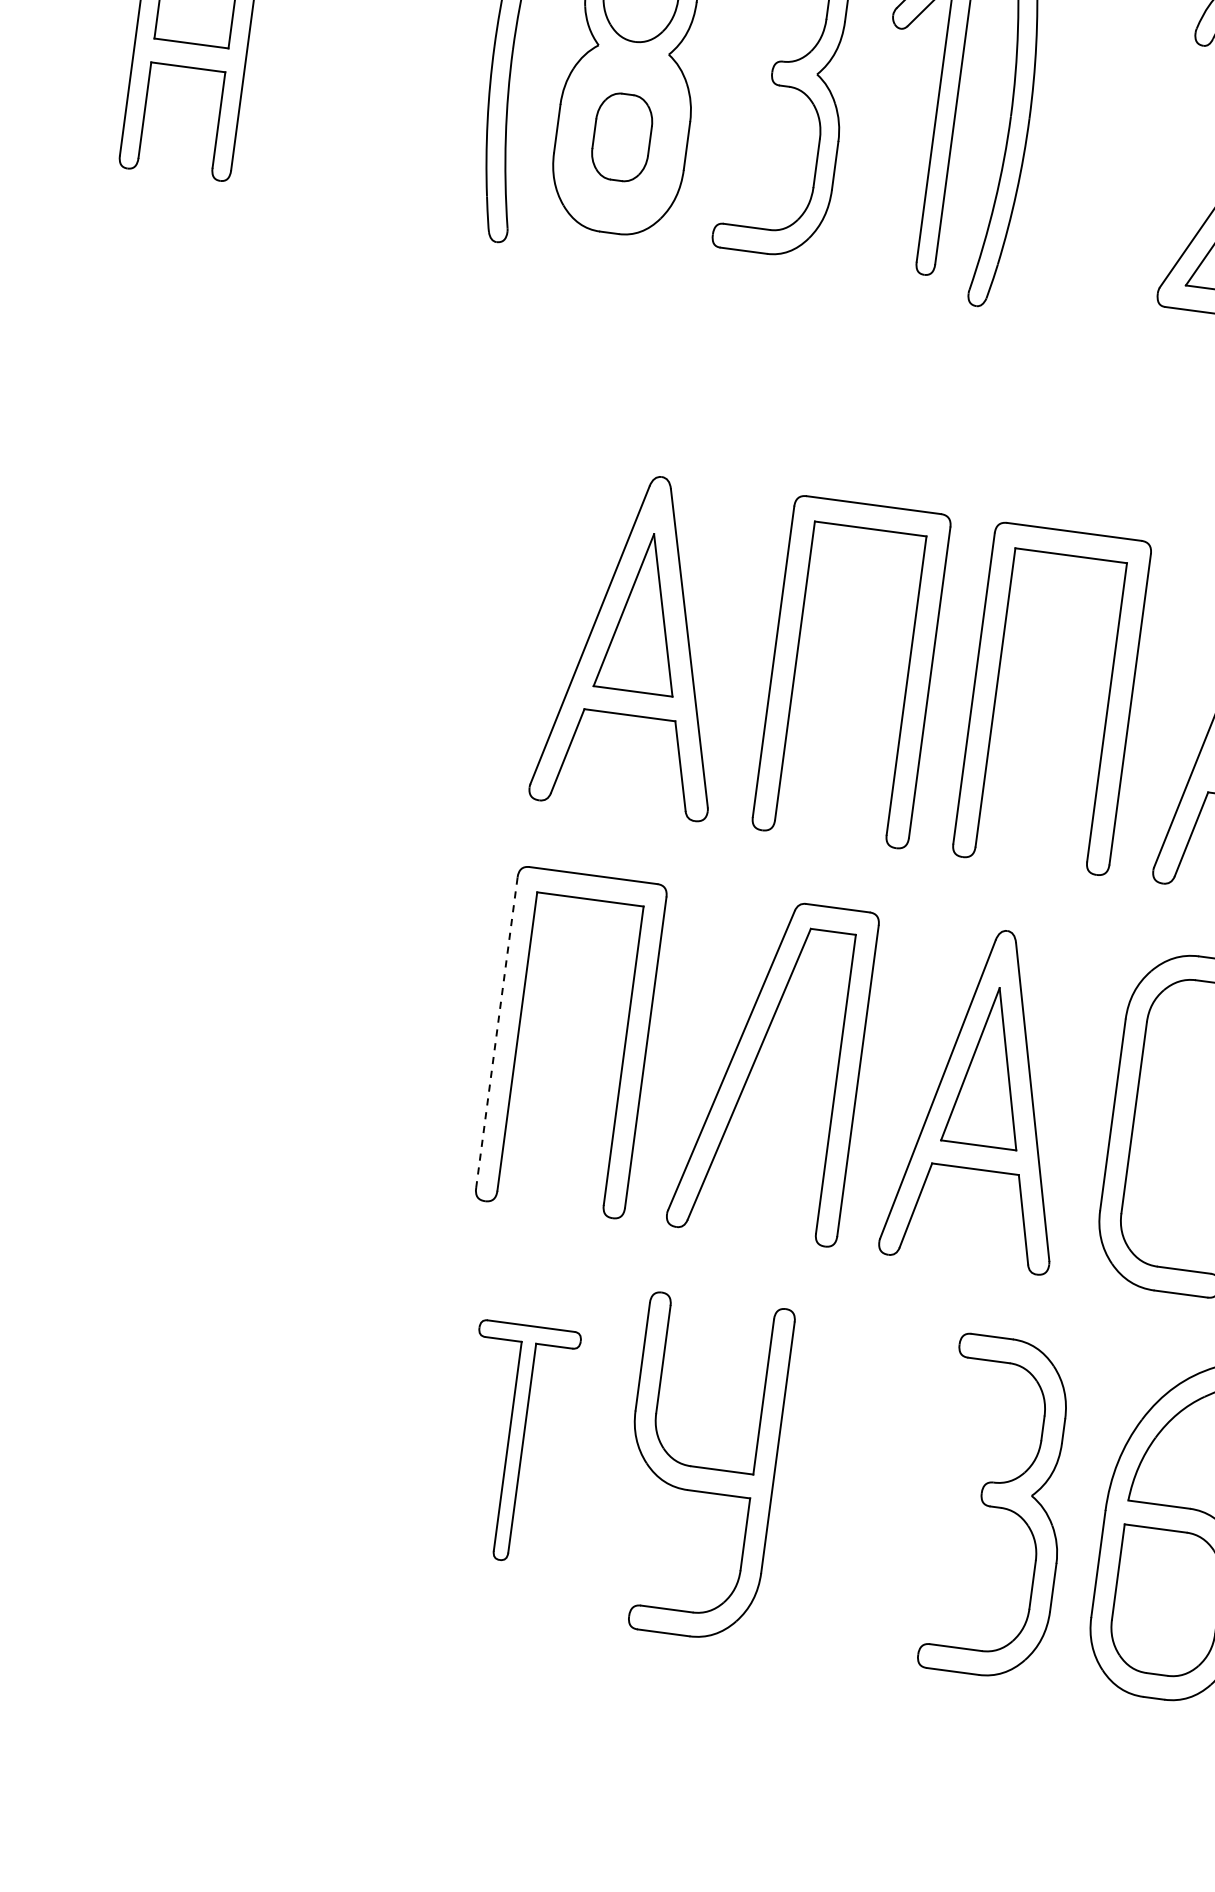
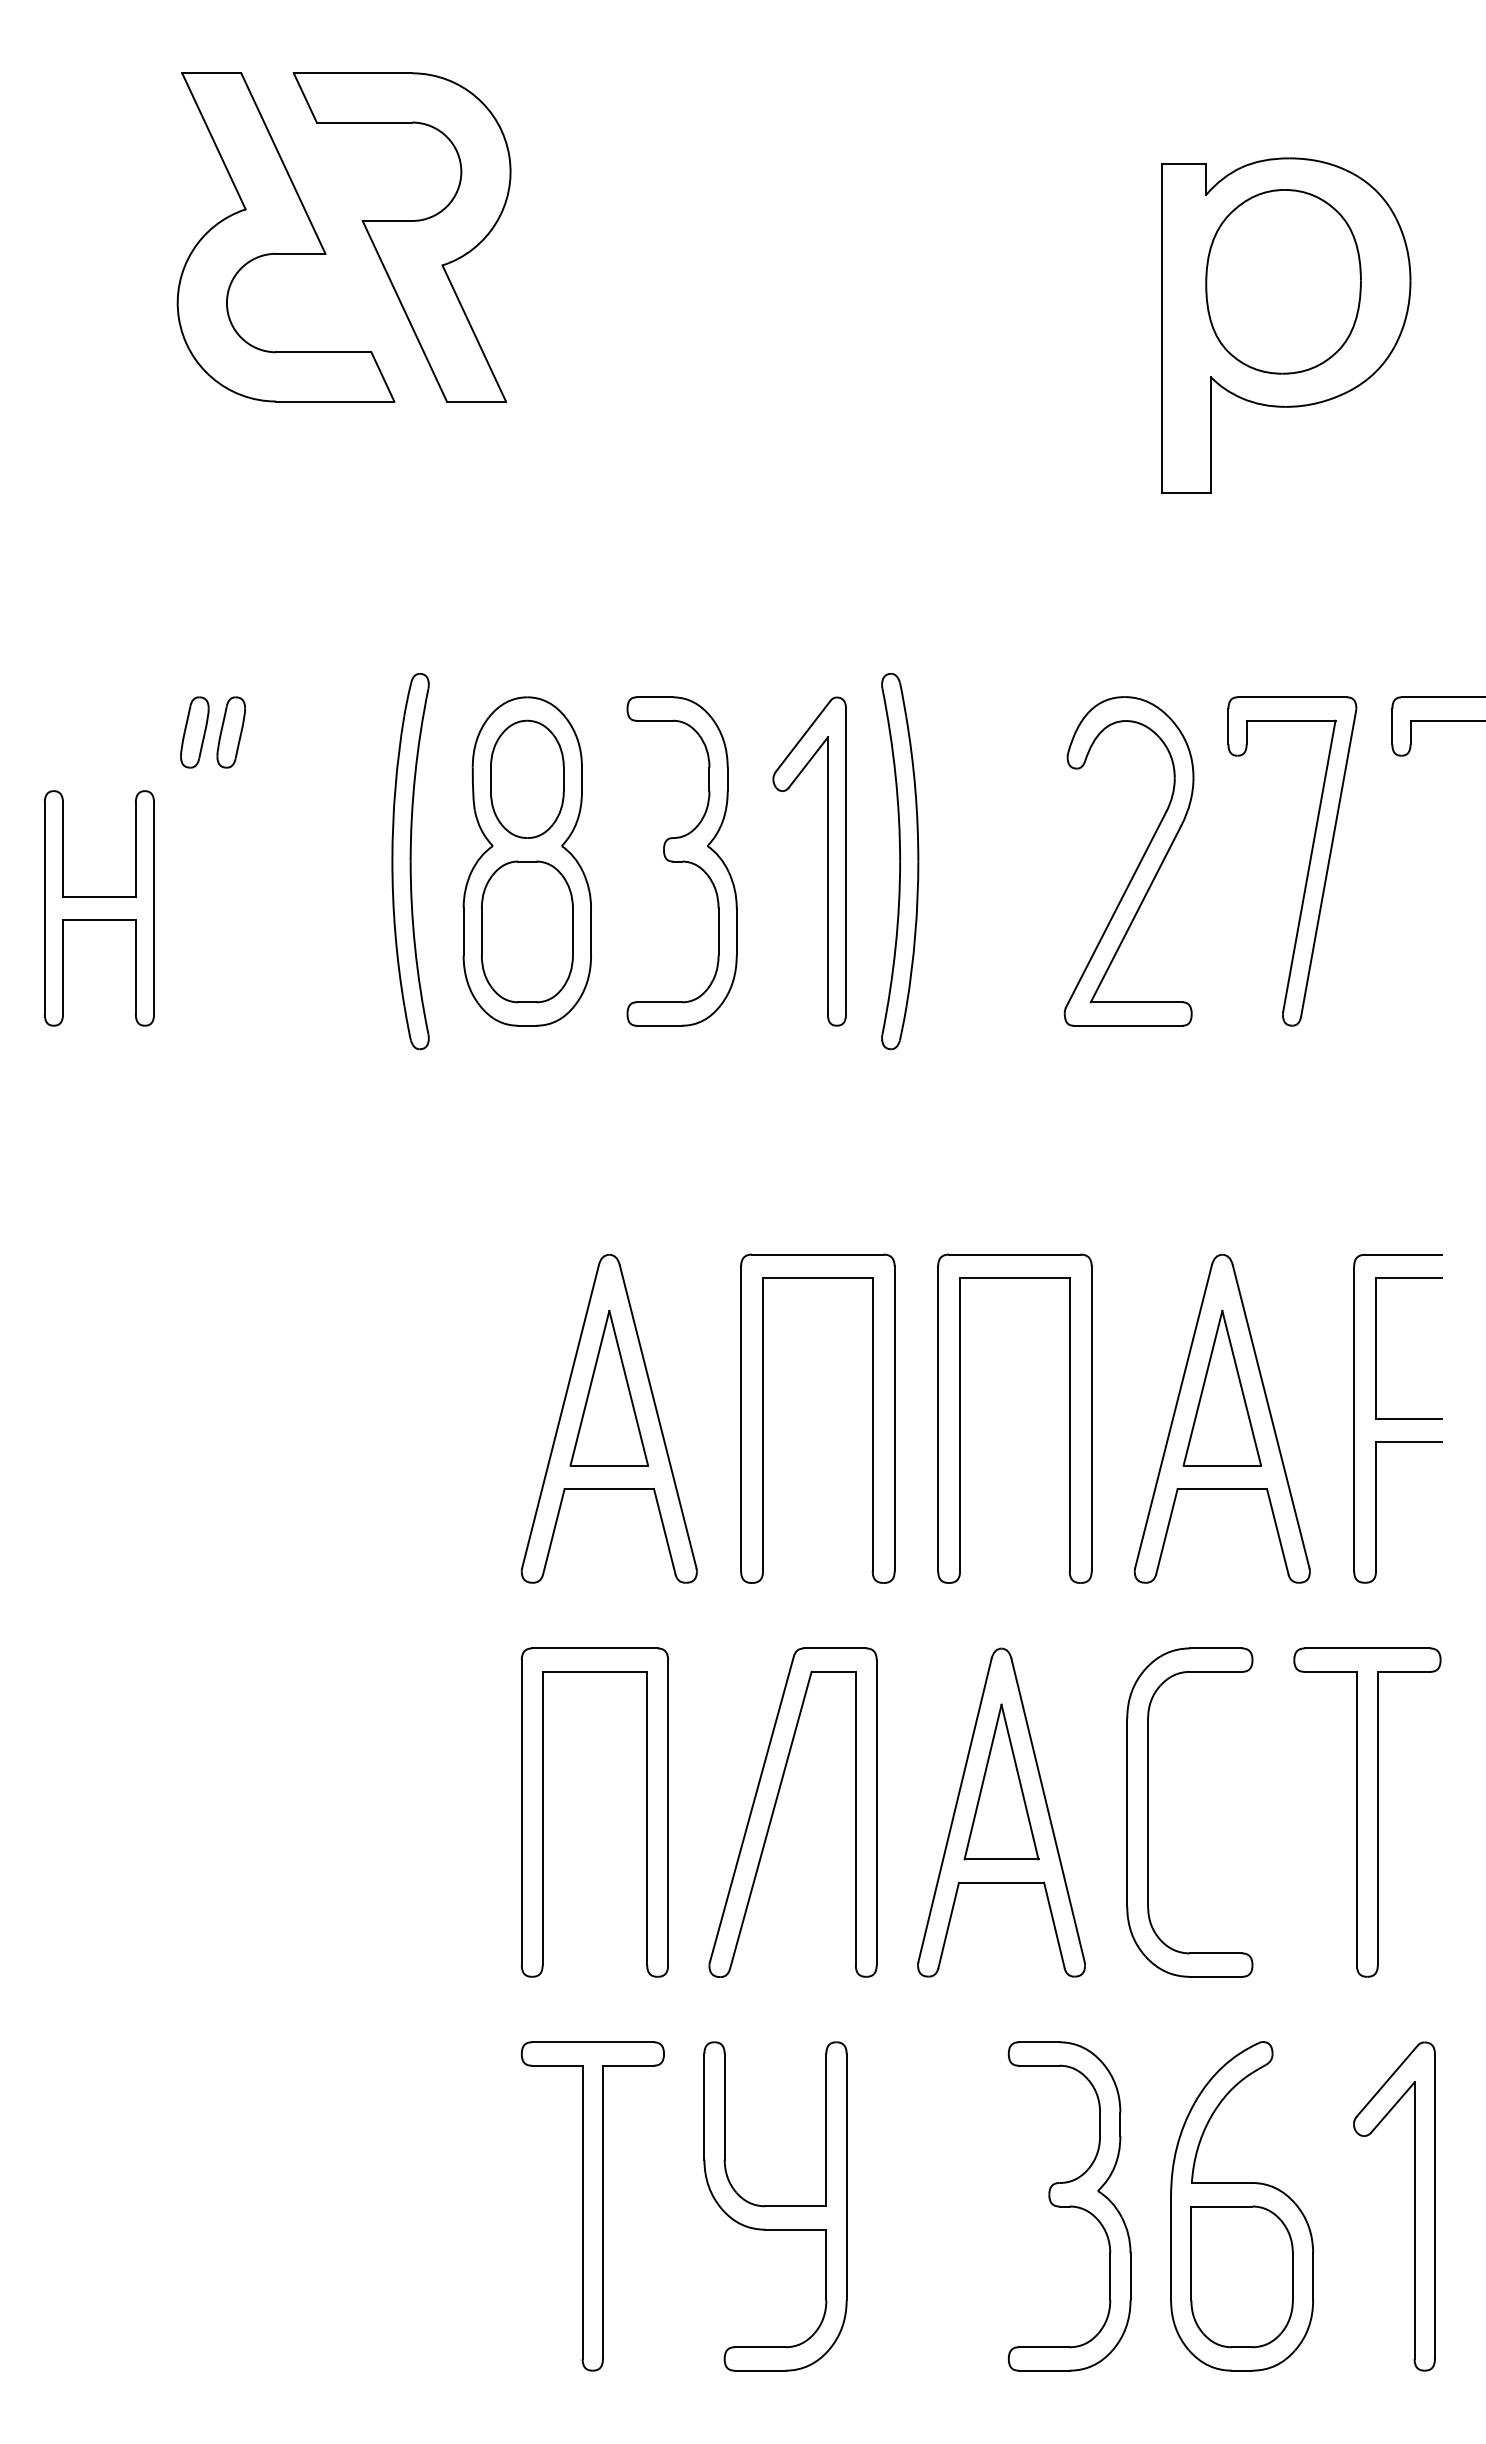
part: (622, 136) -> (527, 931), size x1.67
line: (496, 1032) -> (521, 1812), dashed -> solid
part: (515, 1443) -> (592, 2206), size x1.43

